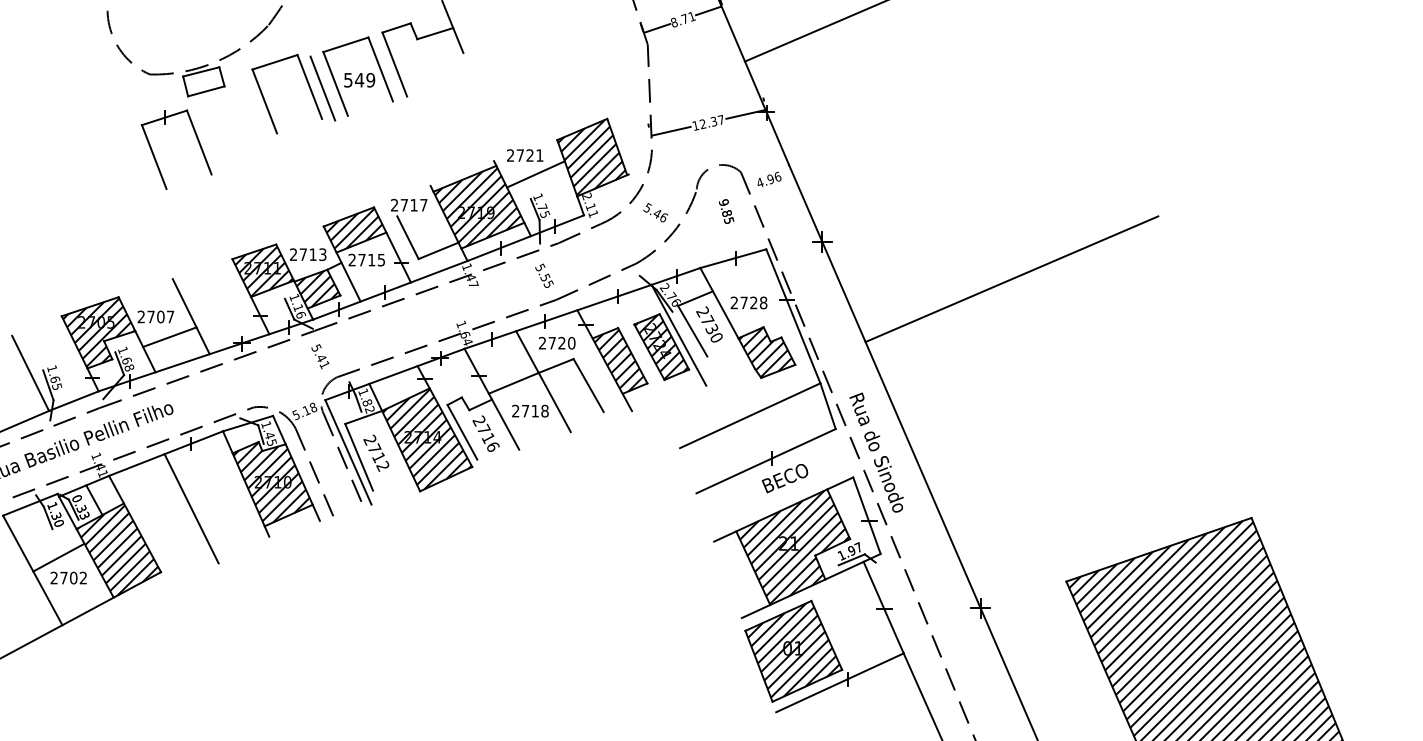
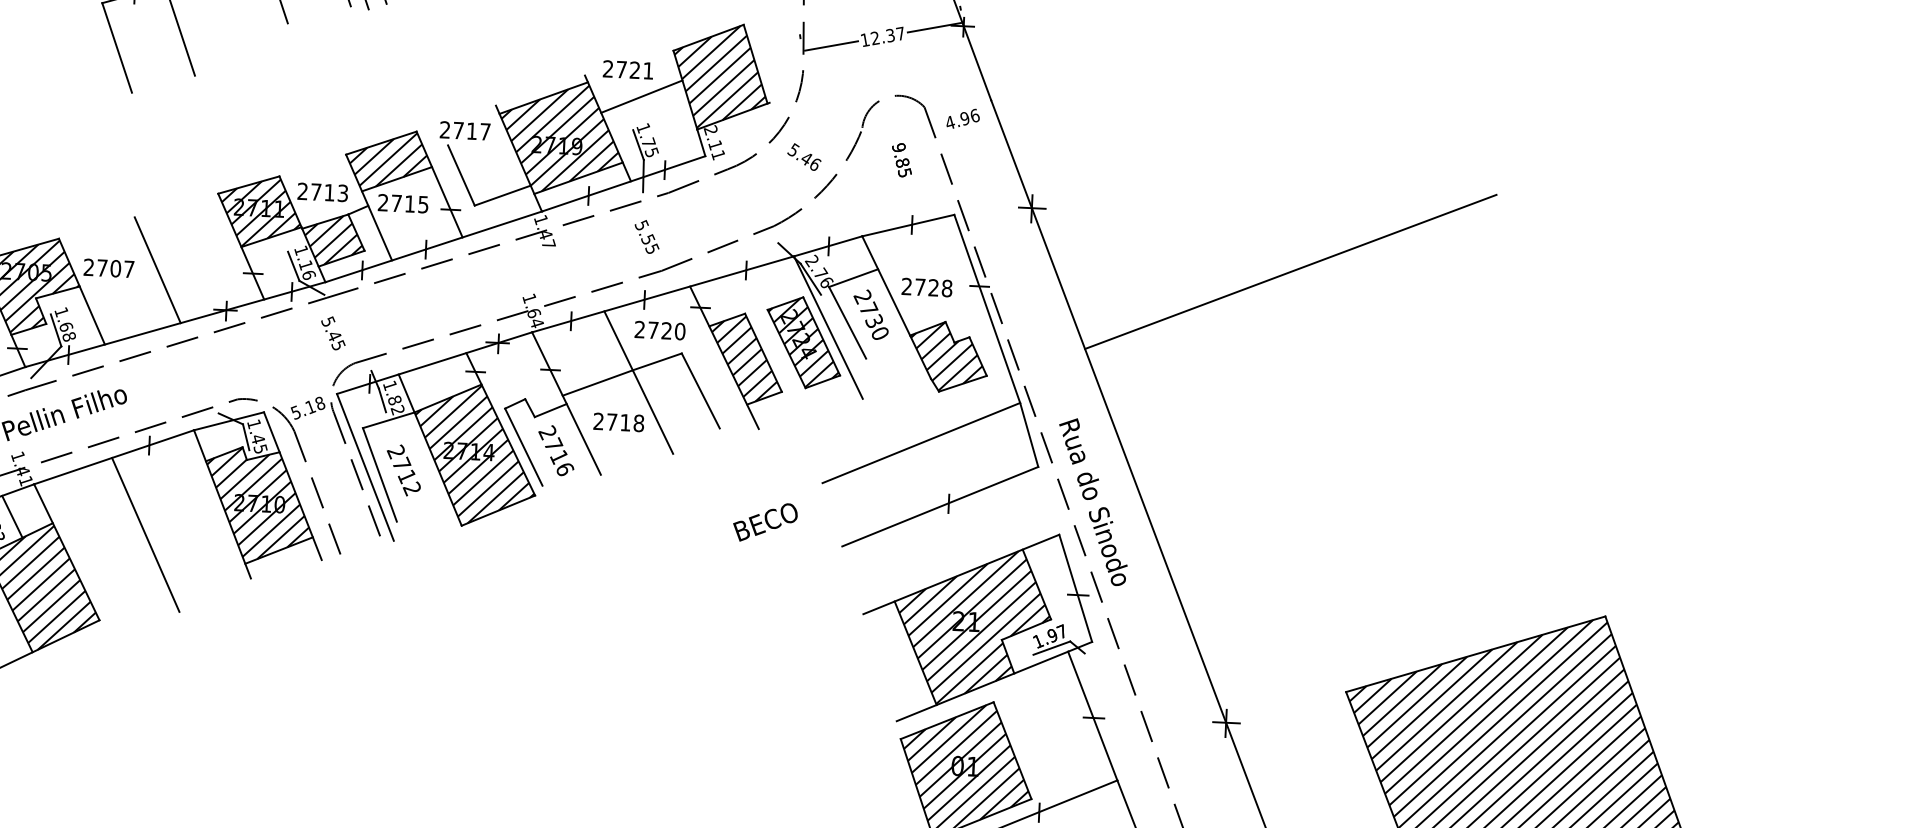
line: (169, 336) -> (126, 296), removed
text: (324, 365) -> (338, 346), 5.41 -> 5.45
text: (784, 478) -> (764, 522), moved

